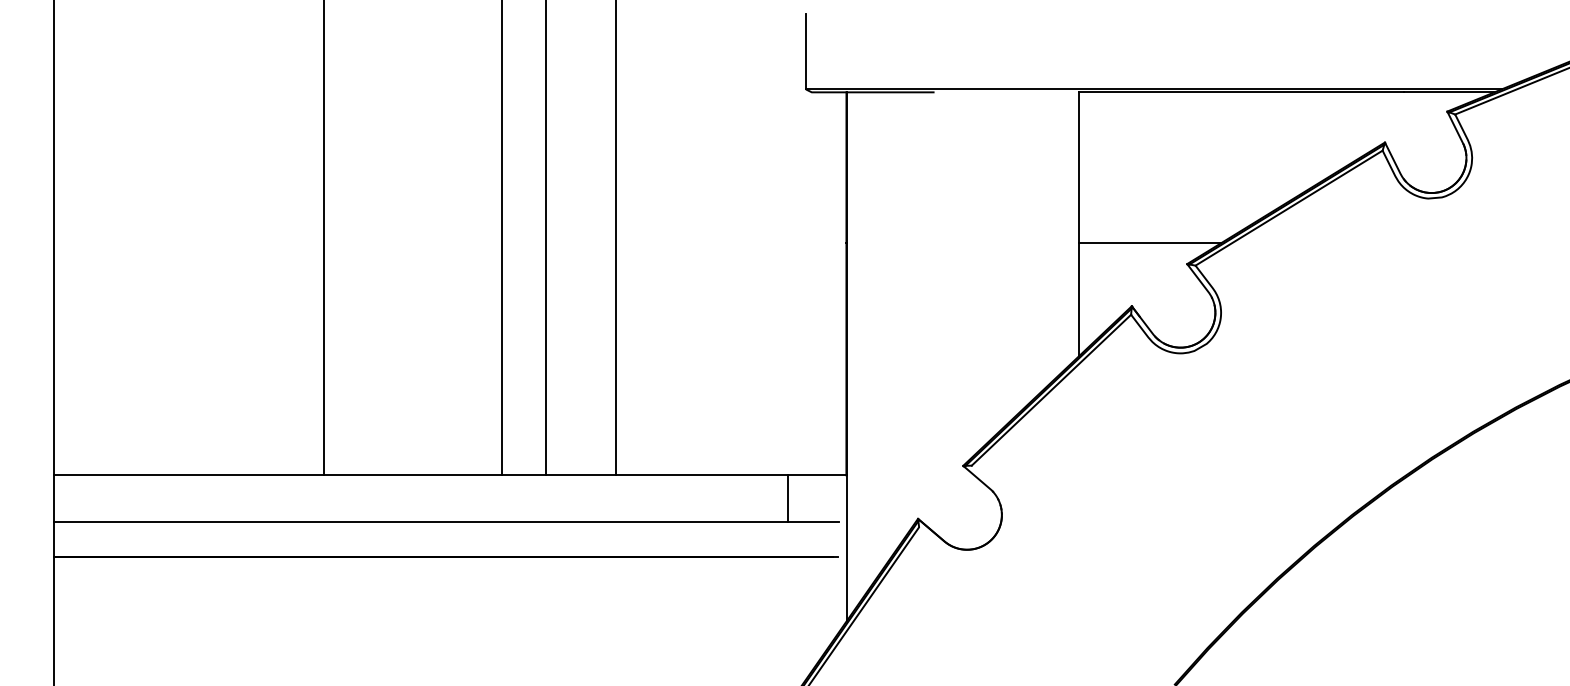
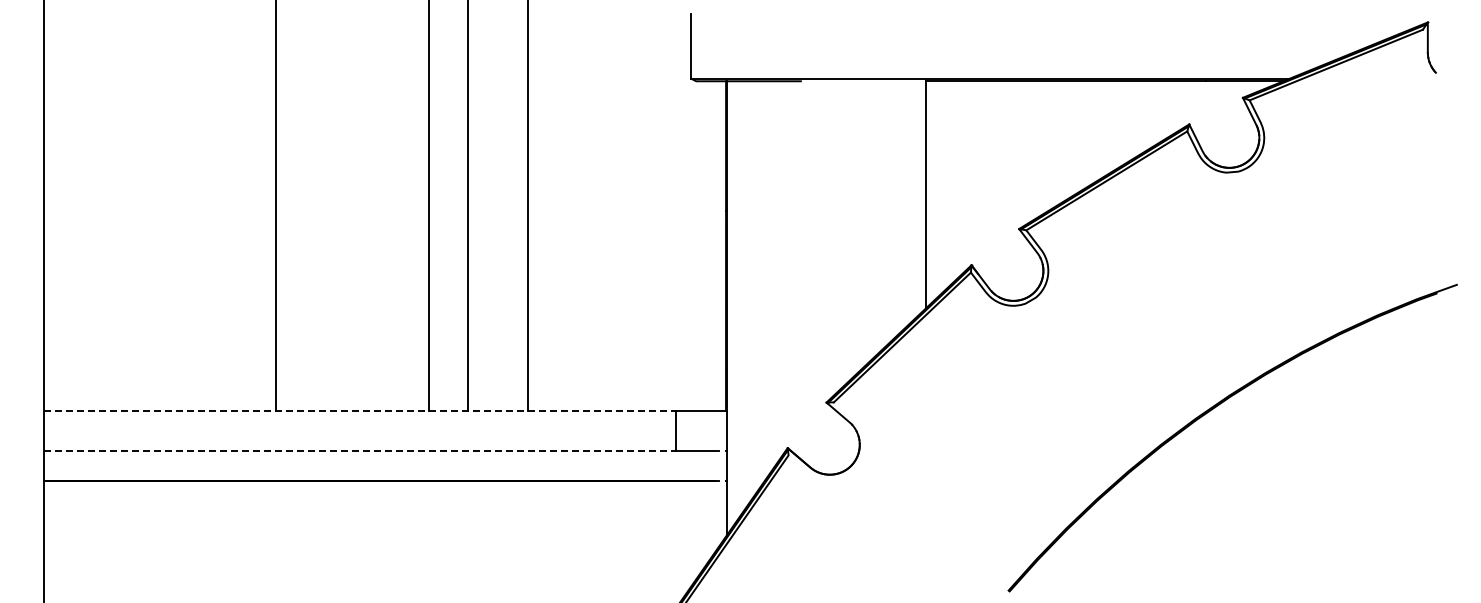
line: (1150, 243) -> (987, 211), removed
line: (421, 475) -> (360, 410), solid -> dashed
line: (421, 521) -> (360, 450), solid -> dashed

